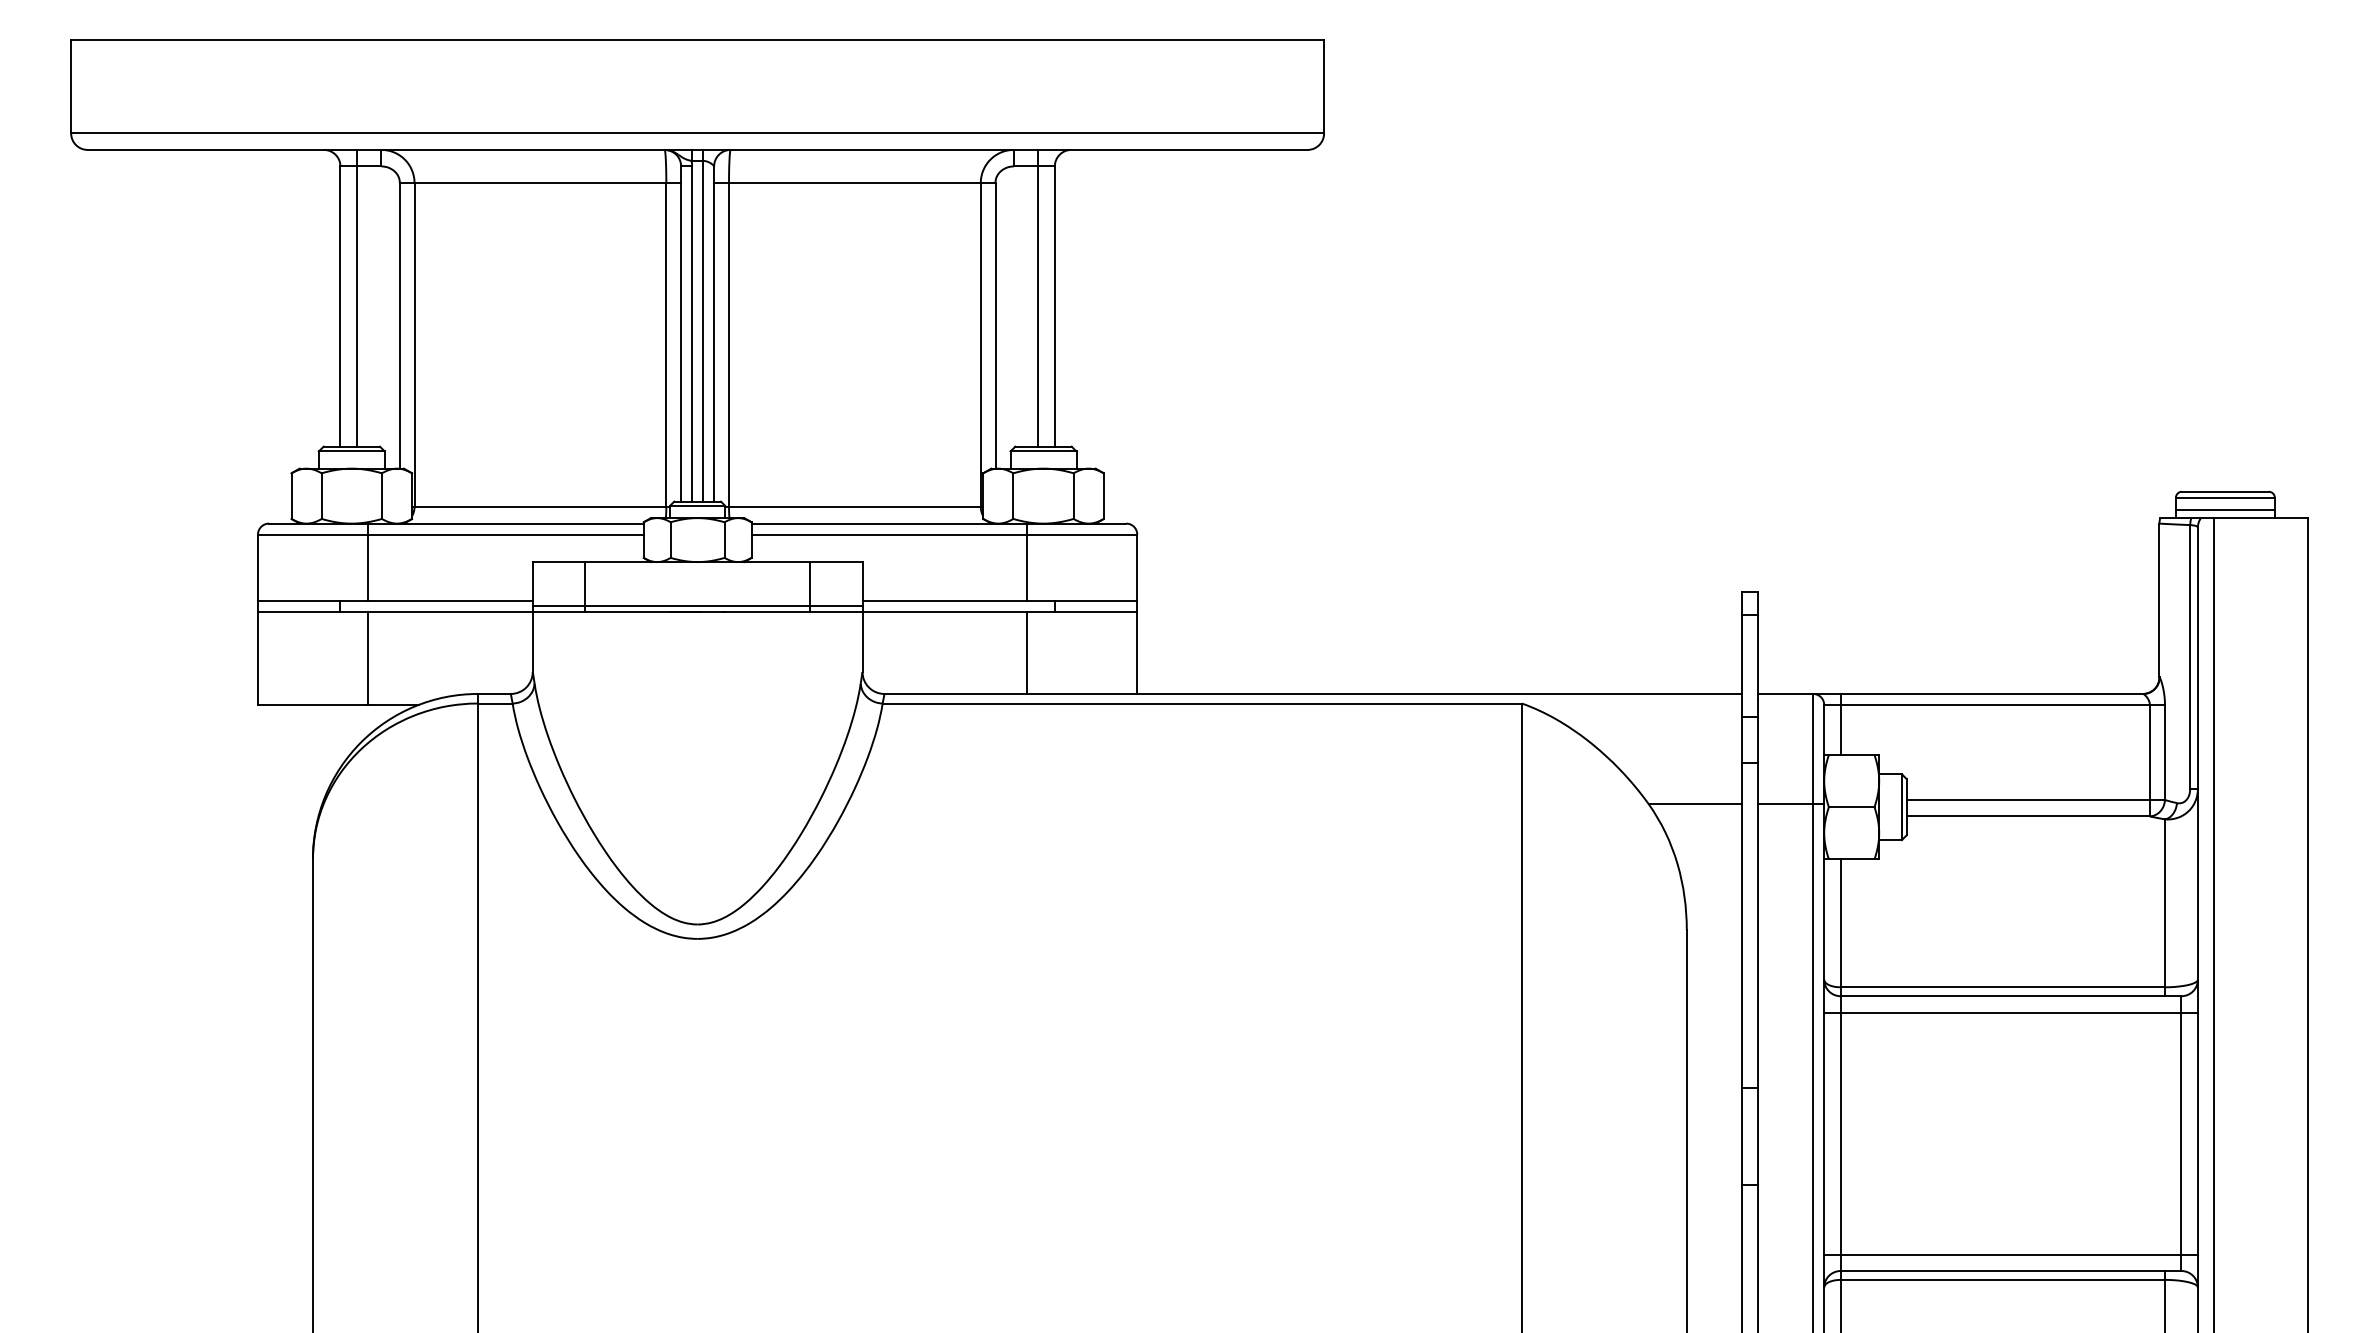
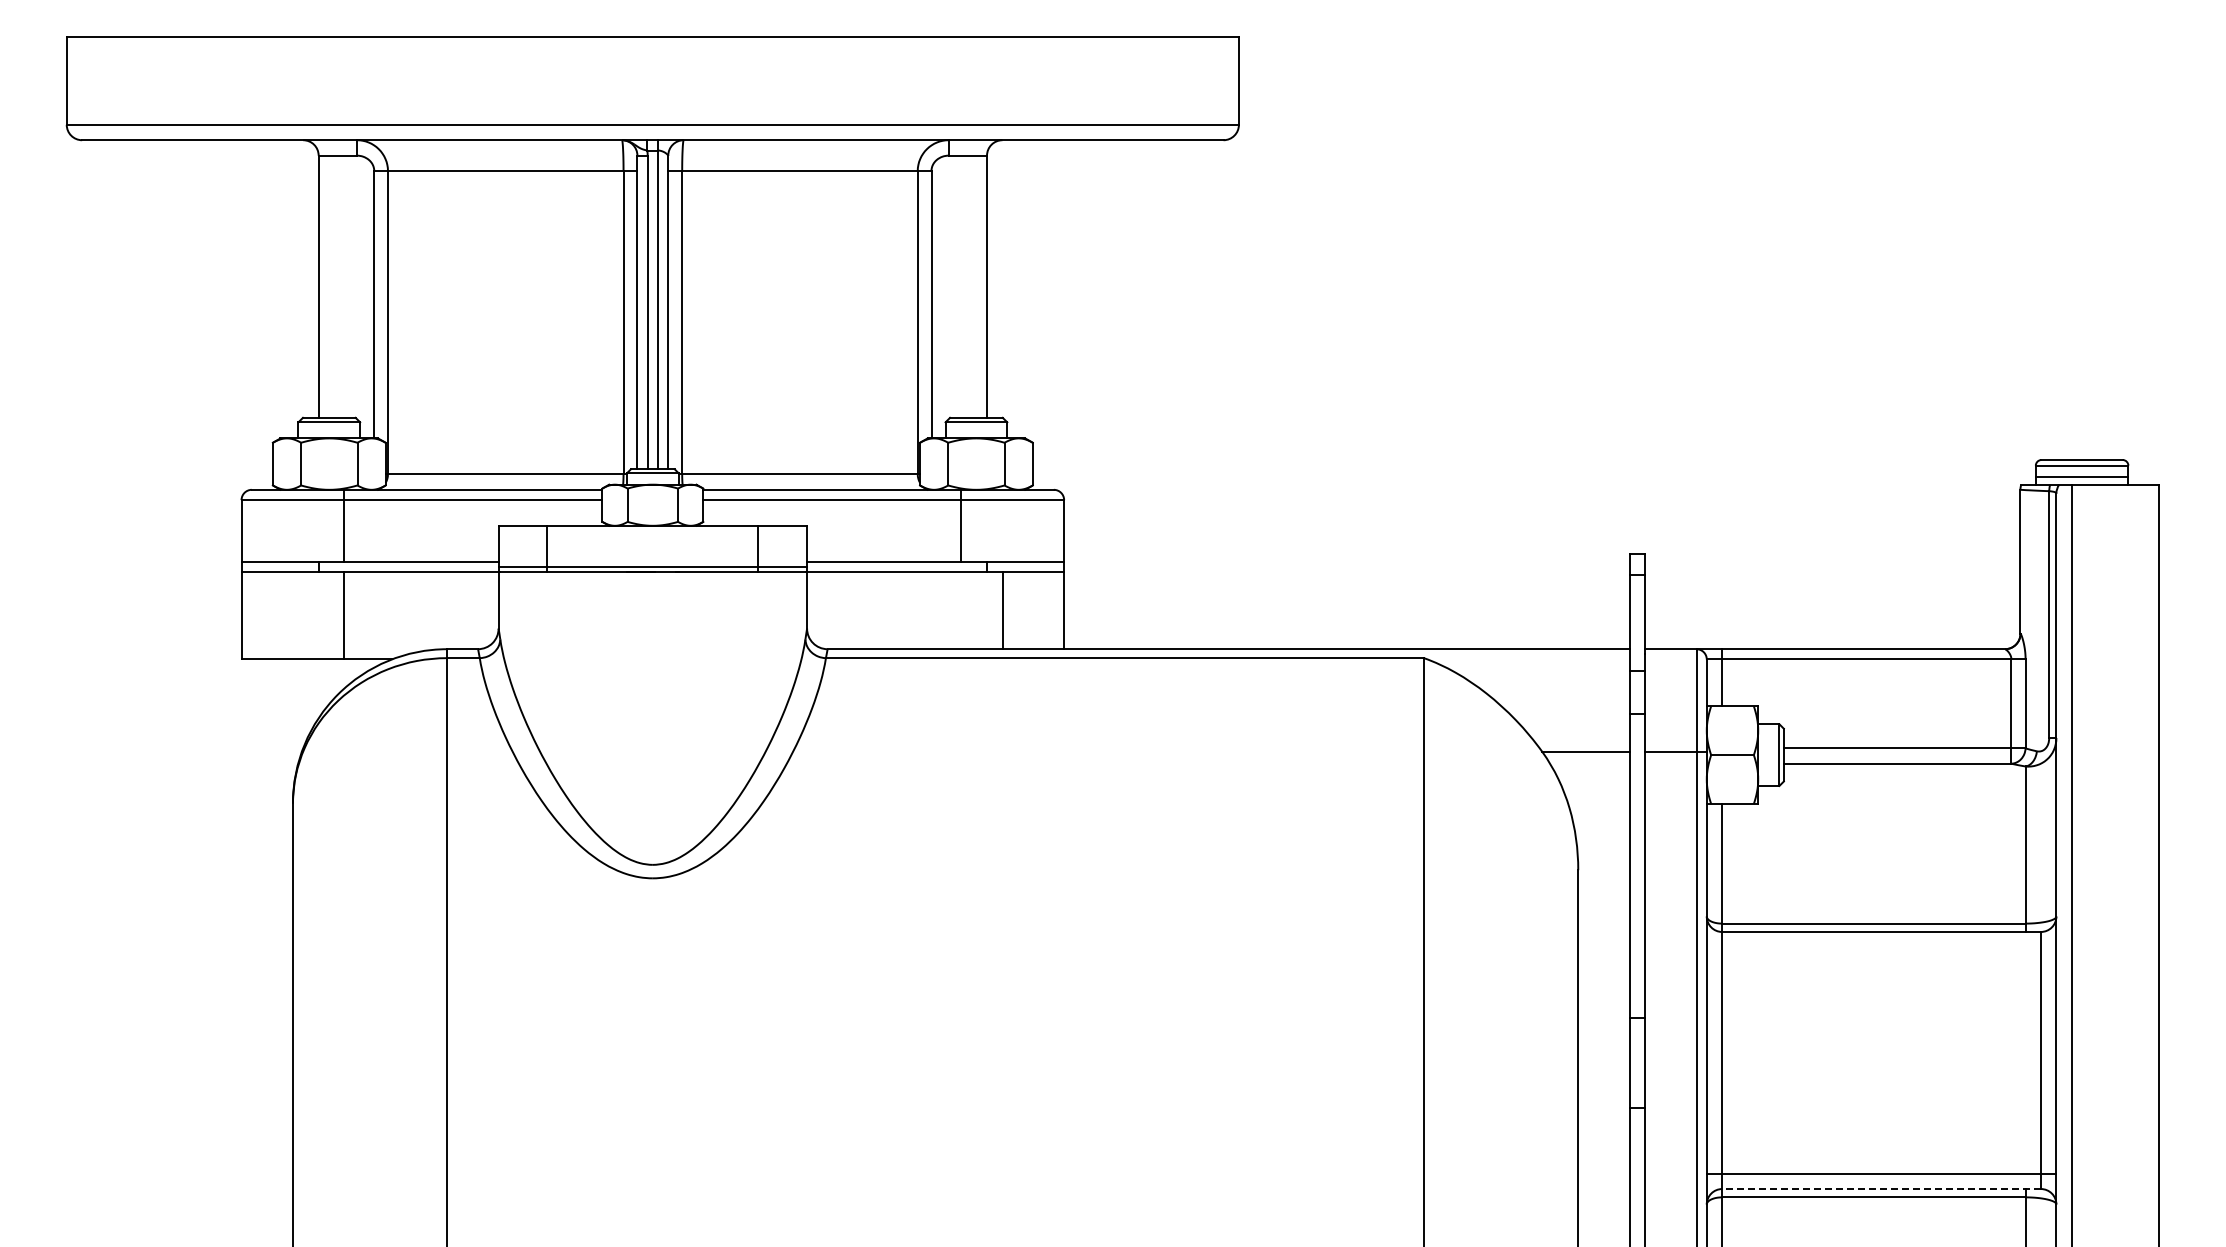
line: (357, 297) -> (334, 278), removed
line: (1038, 297) -> (971, 278), removed
line: (1027, 652) -> (1003, 610), moved
line: (2010, 1012) -> (1881, 947), removed
line: (2010, 1271) -> (1881, 1189), solid -> dashed

